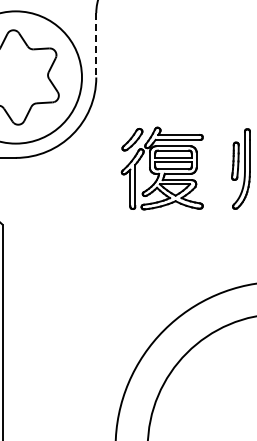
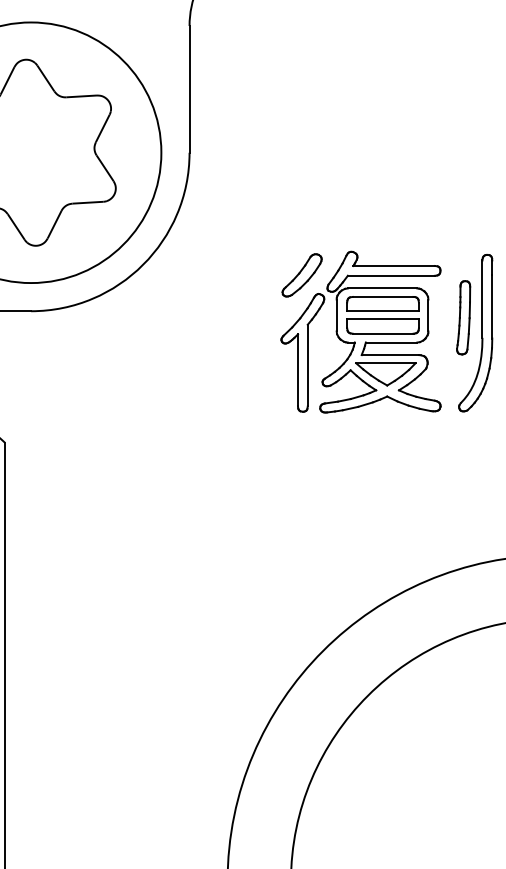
line: (96, 45) -> (189, 89), dashed -> solid
part: (161, 168) -> (359, 332), moved

